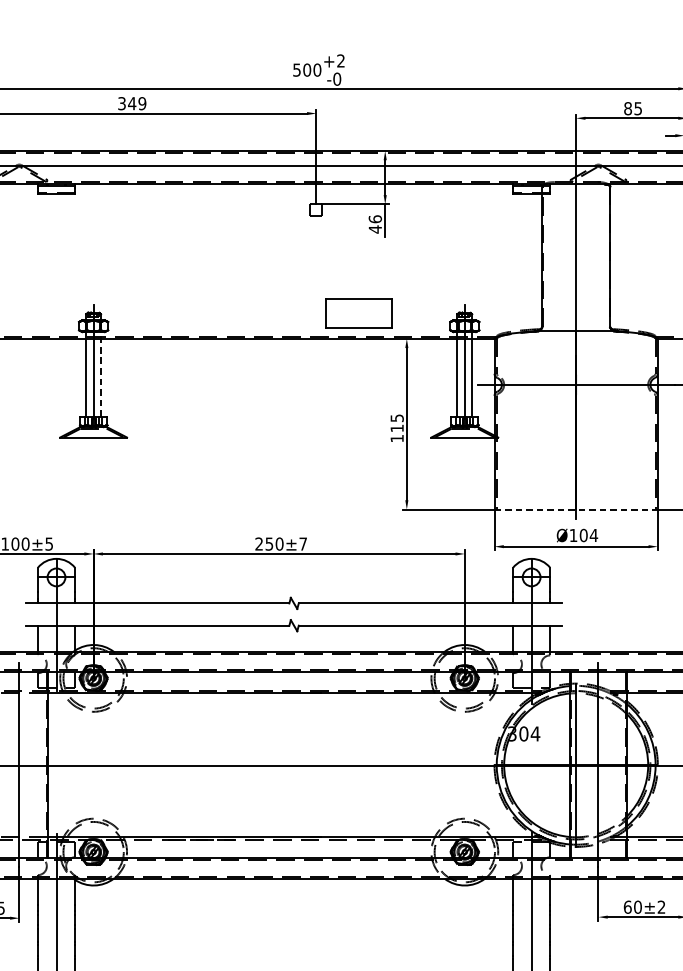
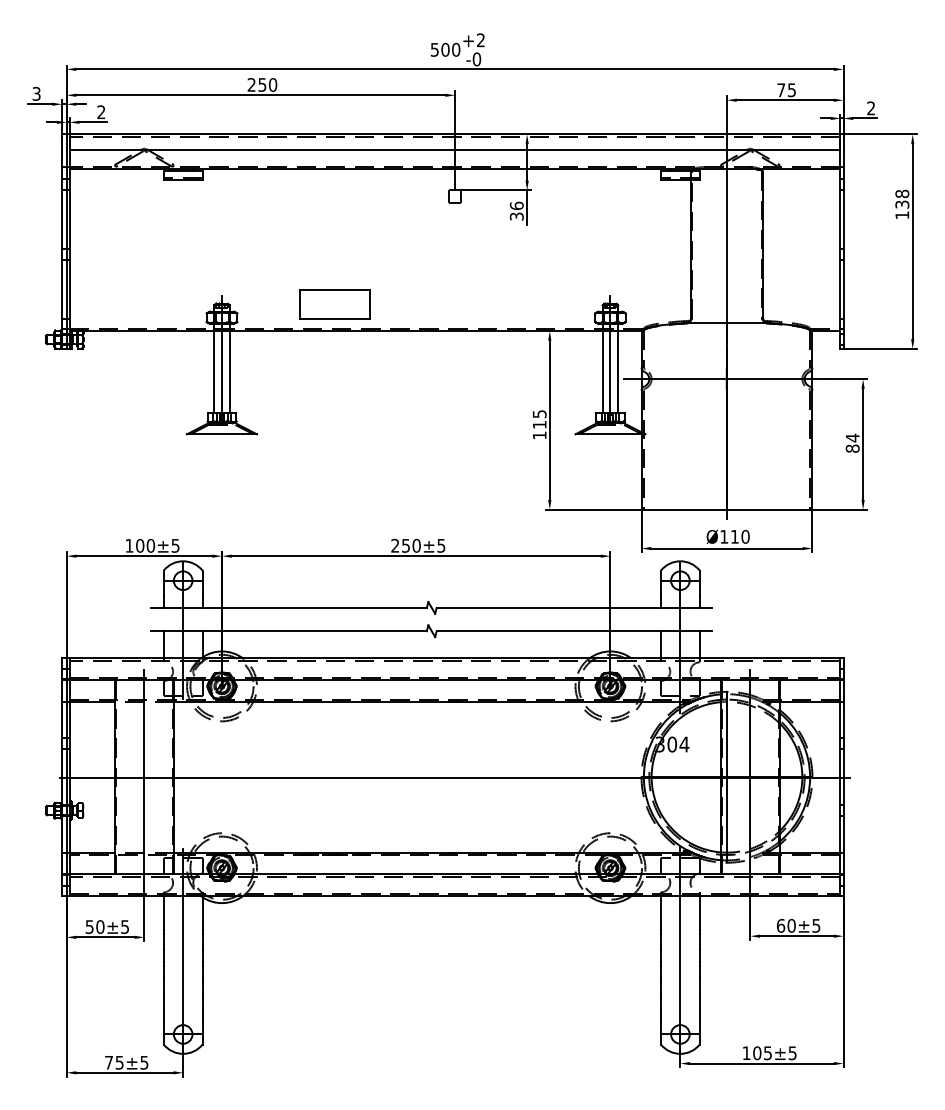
text: (132, 103) -> (262, 84), 349 -> 250
text: (628, 108) -> (781, 90), 85 -> 75
text: (375, 229) -> (516, 216), 46 -> 36
part: (358, 313) -> (334, 304), moved
line: (100, 373) -> (229, 367), dashed -> solid
line: (576, 509) -> (727, 509), dashed -> solid
text: (588, 535) -> (739, 536), 104 -> 110
text: (303, 543) -> (441, 545), ±7 -> ±5
text: (661, 906) -> (816, 925), ±2 -> ±5

